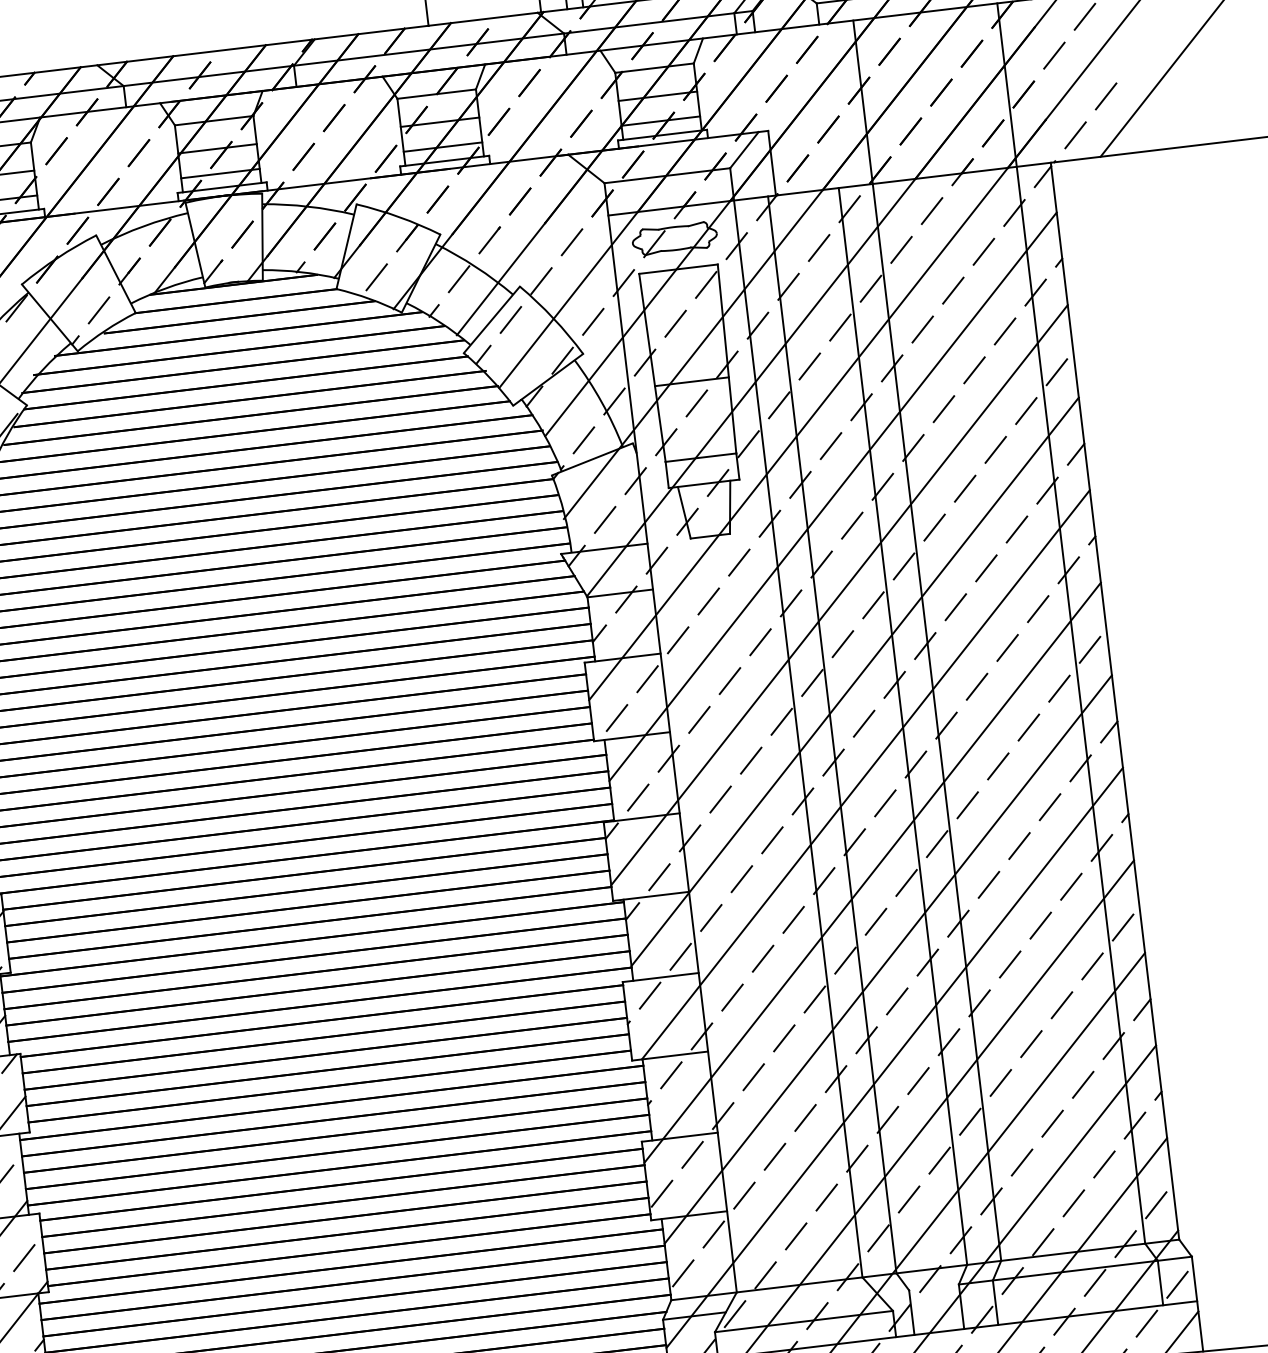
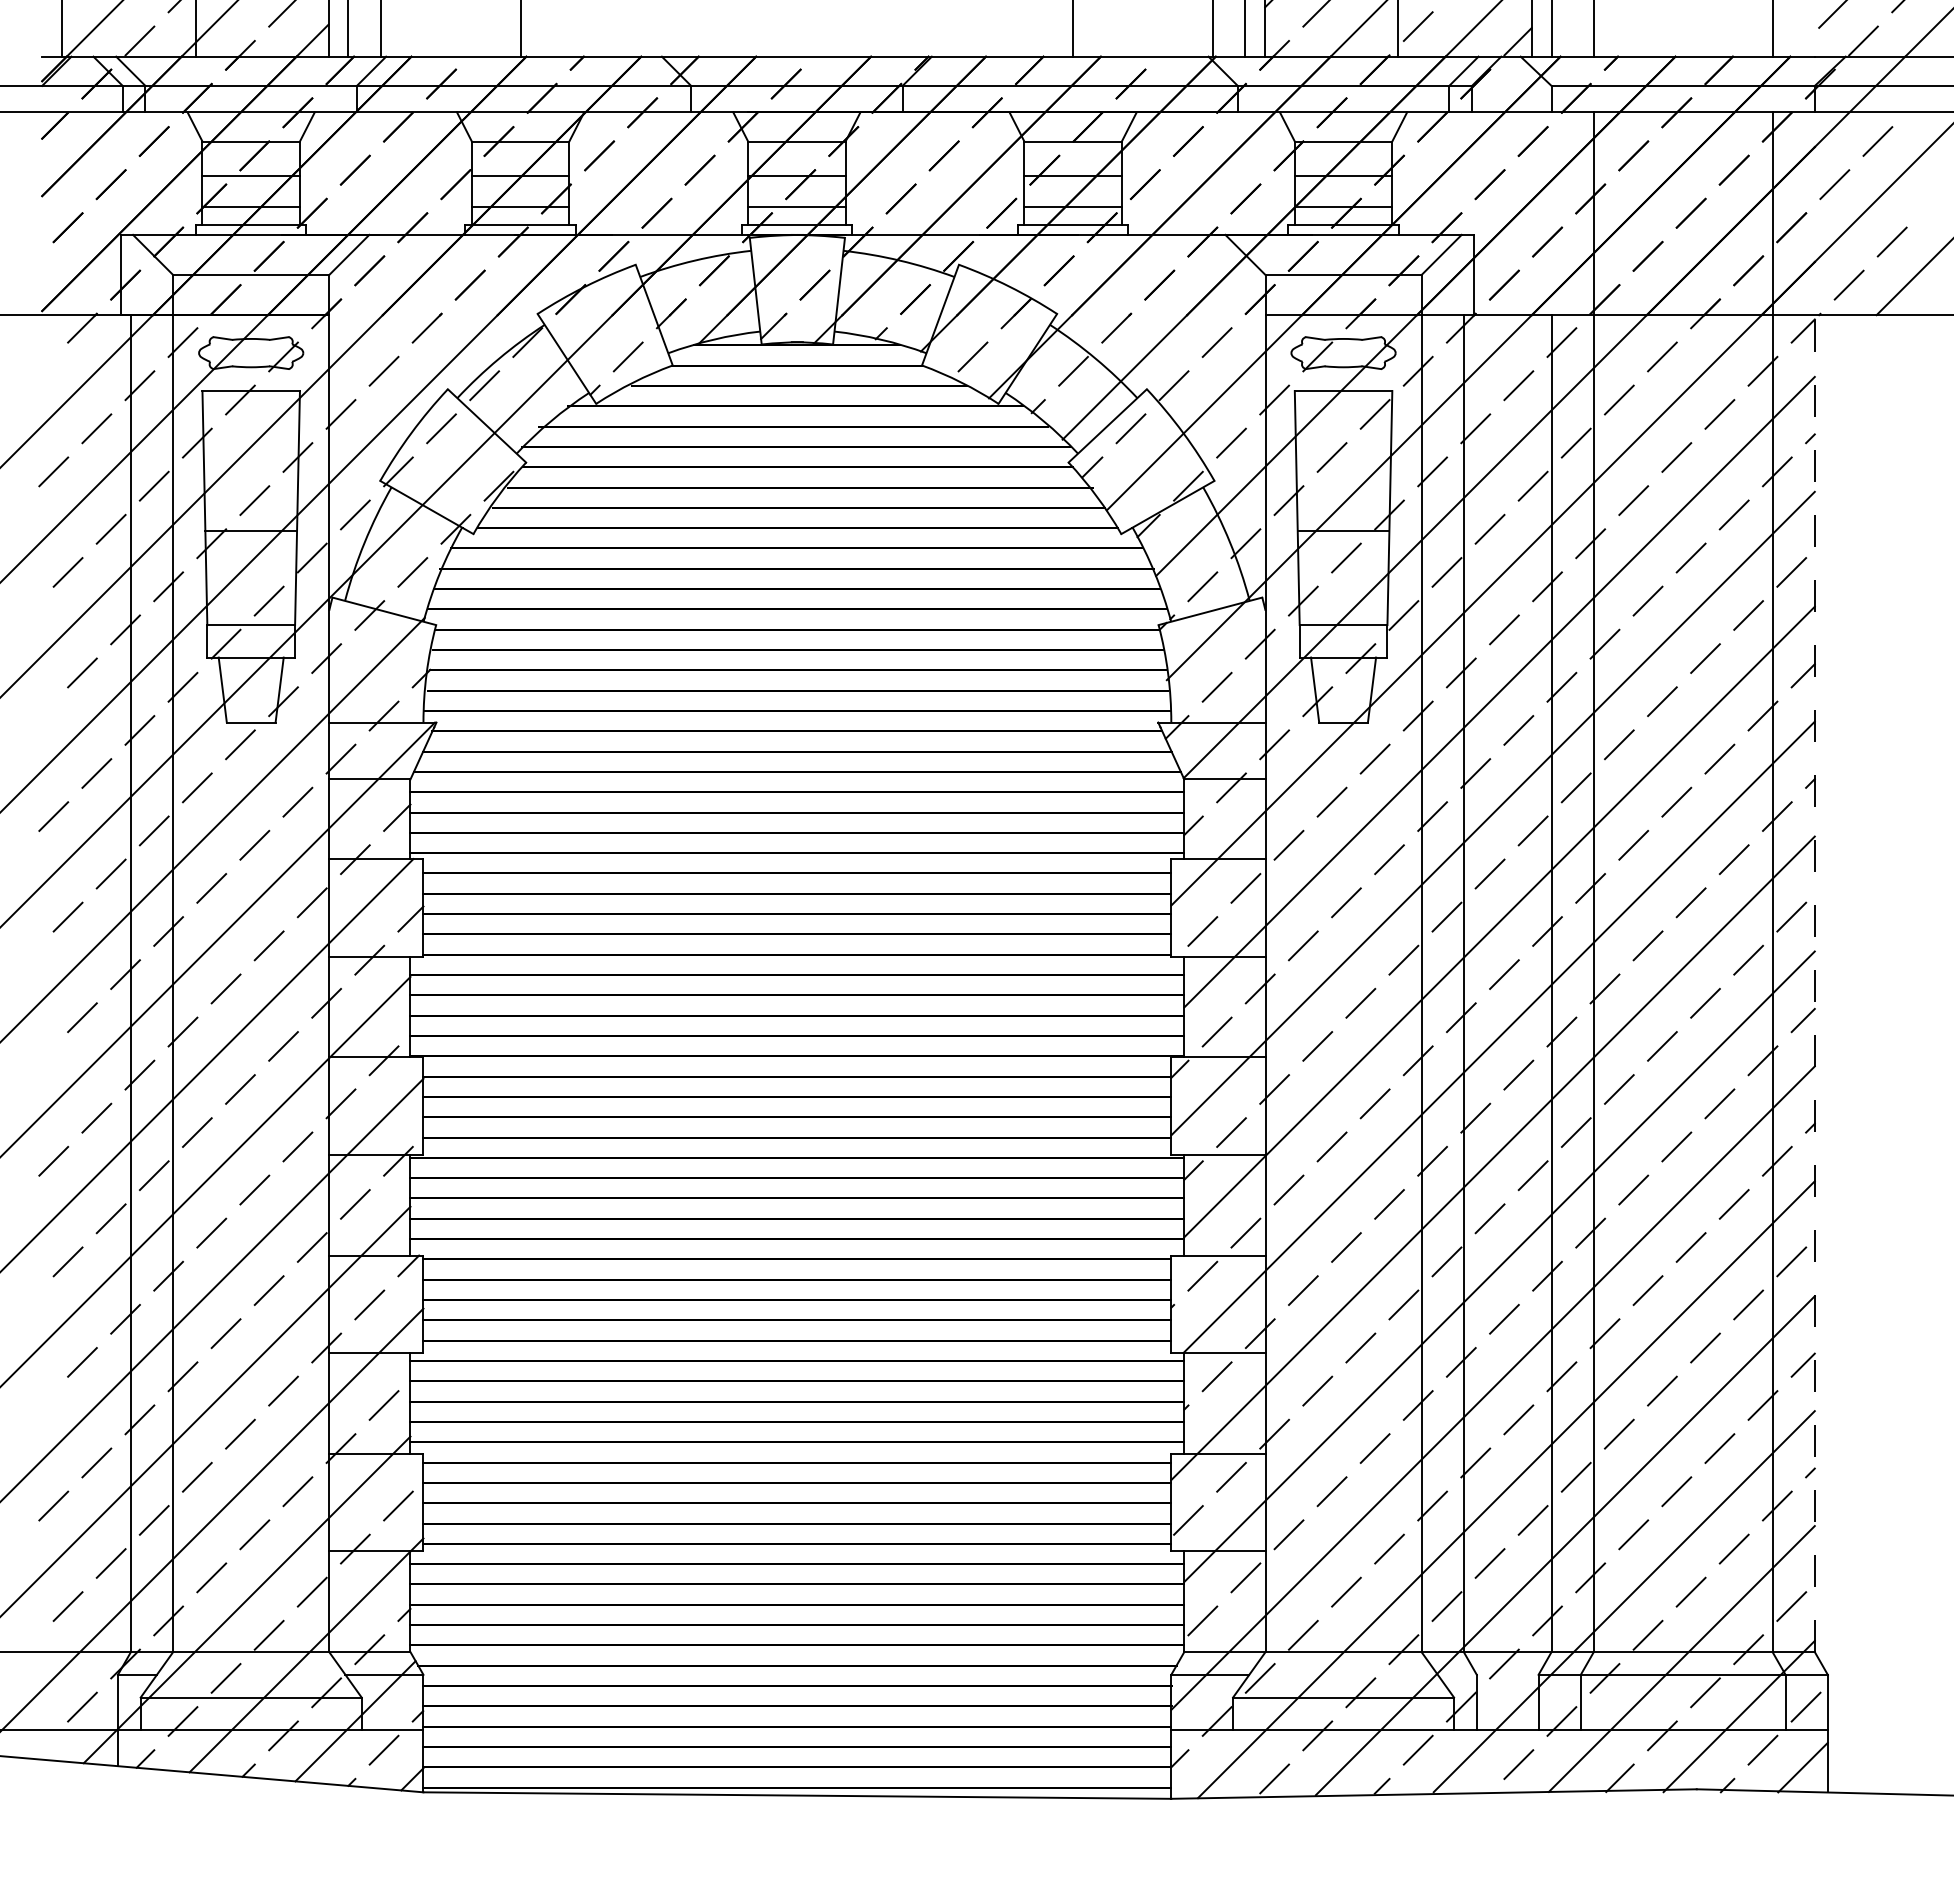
line: (1114, 701) -> (1814, 983), solid -> dashed

